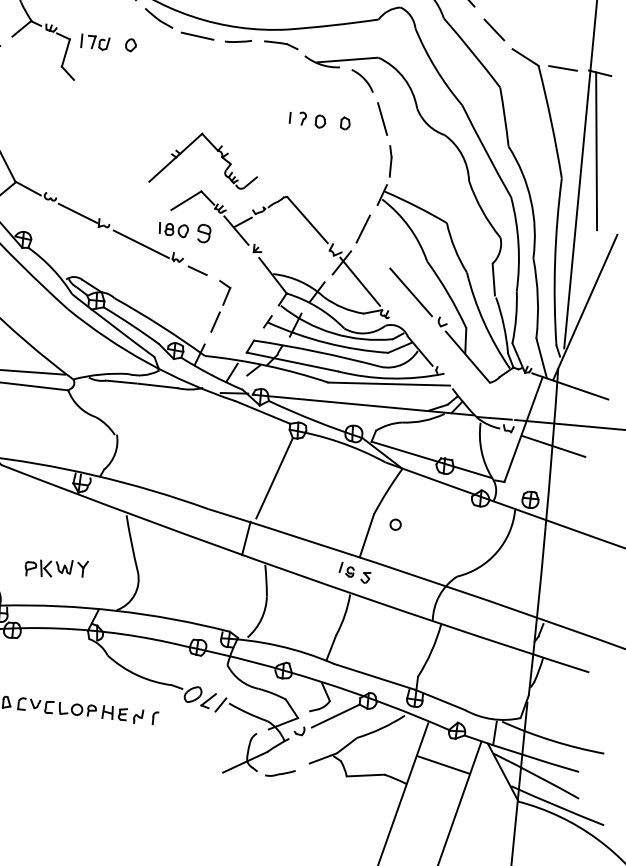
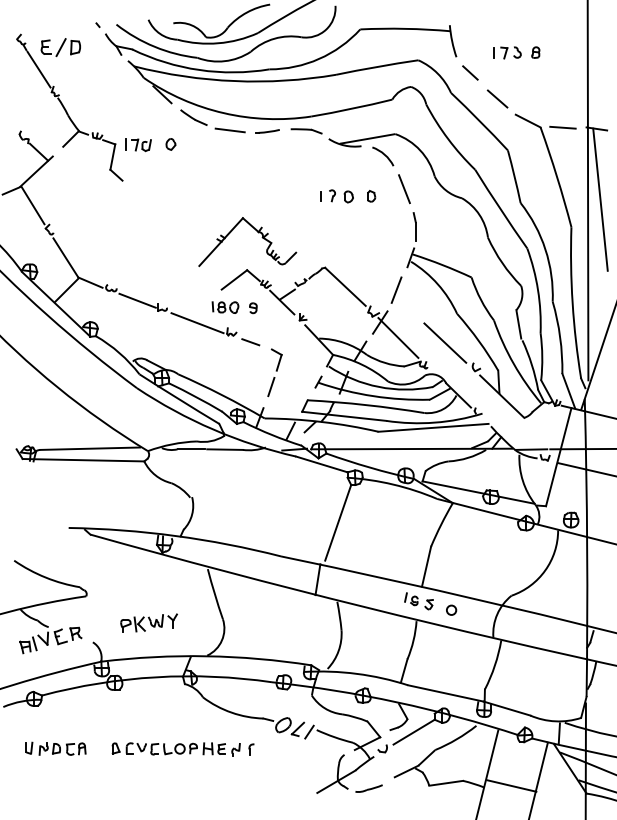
part: (204, 234) -> (253, 308), size x0.62
circle: (395, 523) -> (451, 609), moved
line: (443, 764) -> (511, 785), moved

